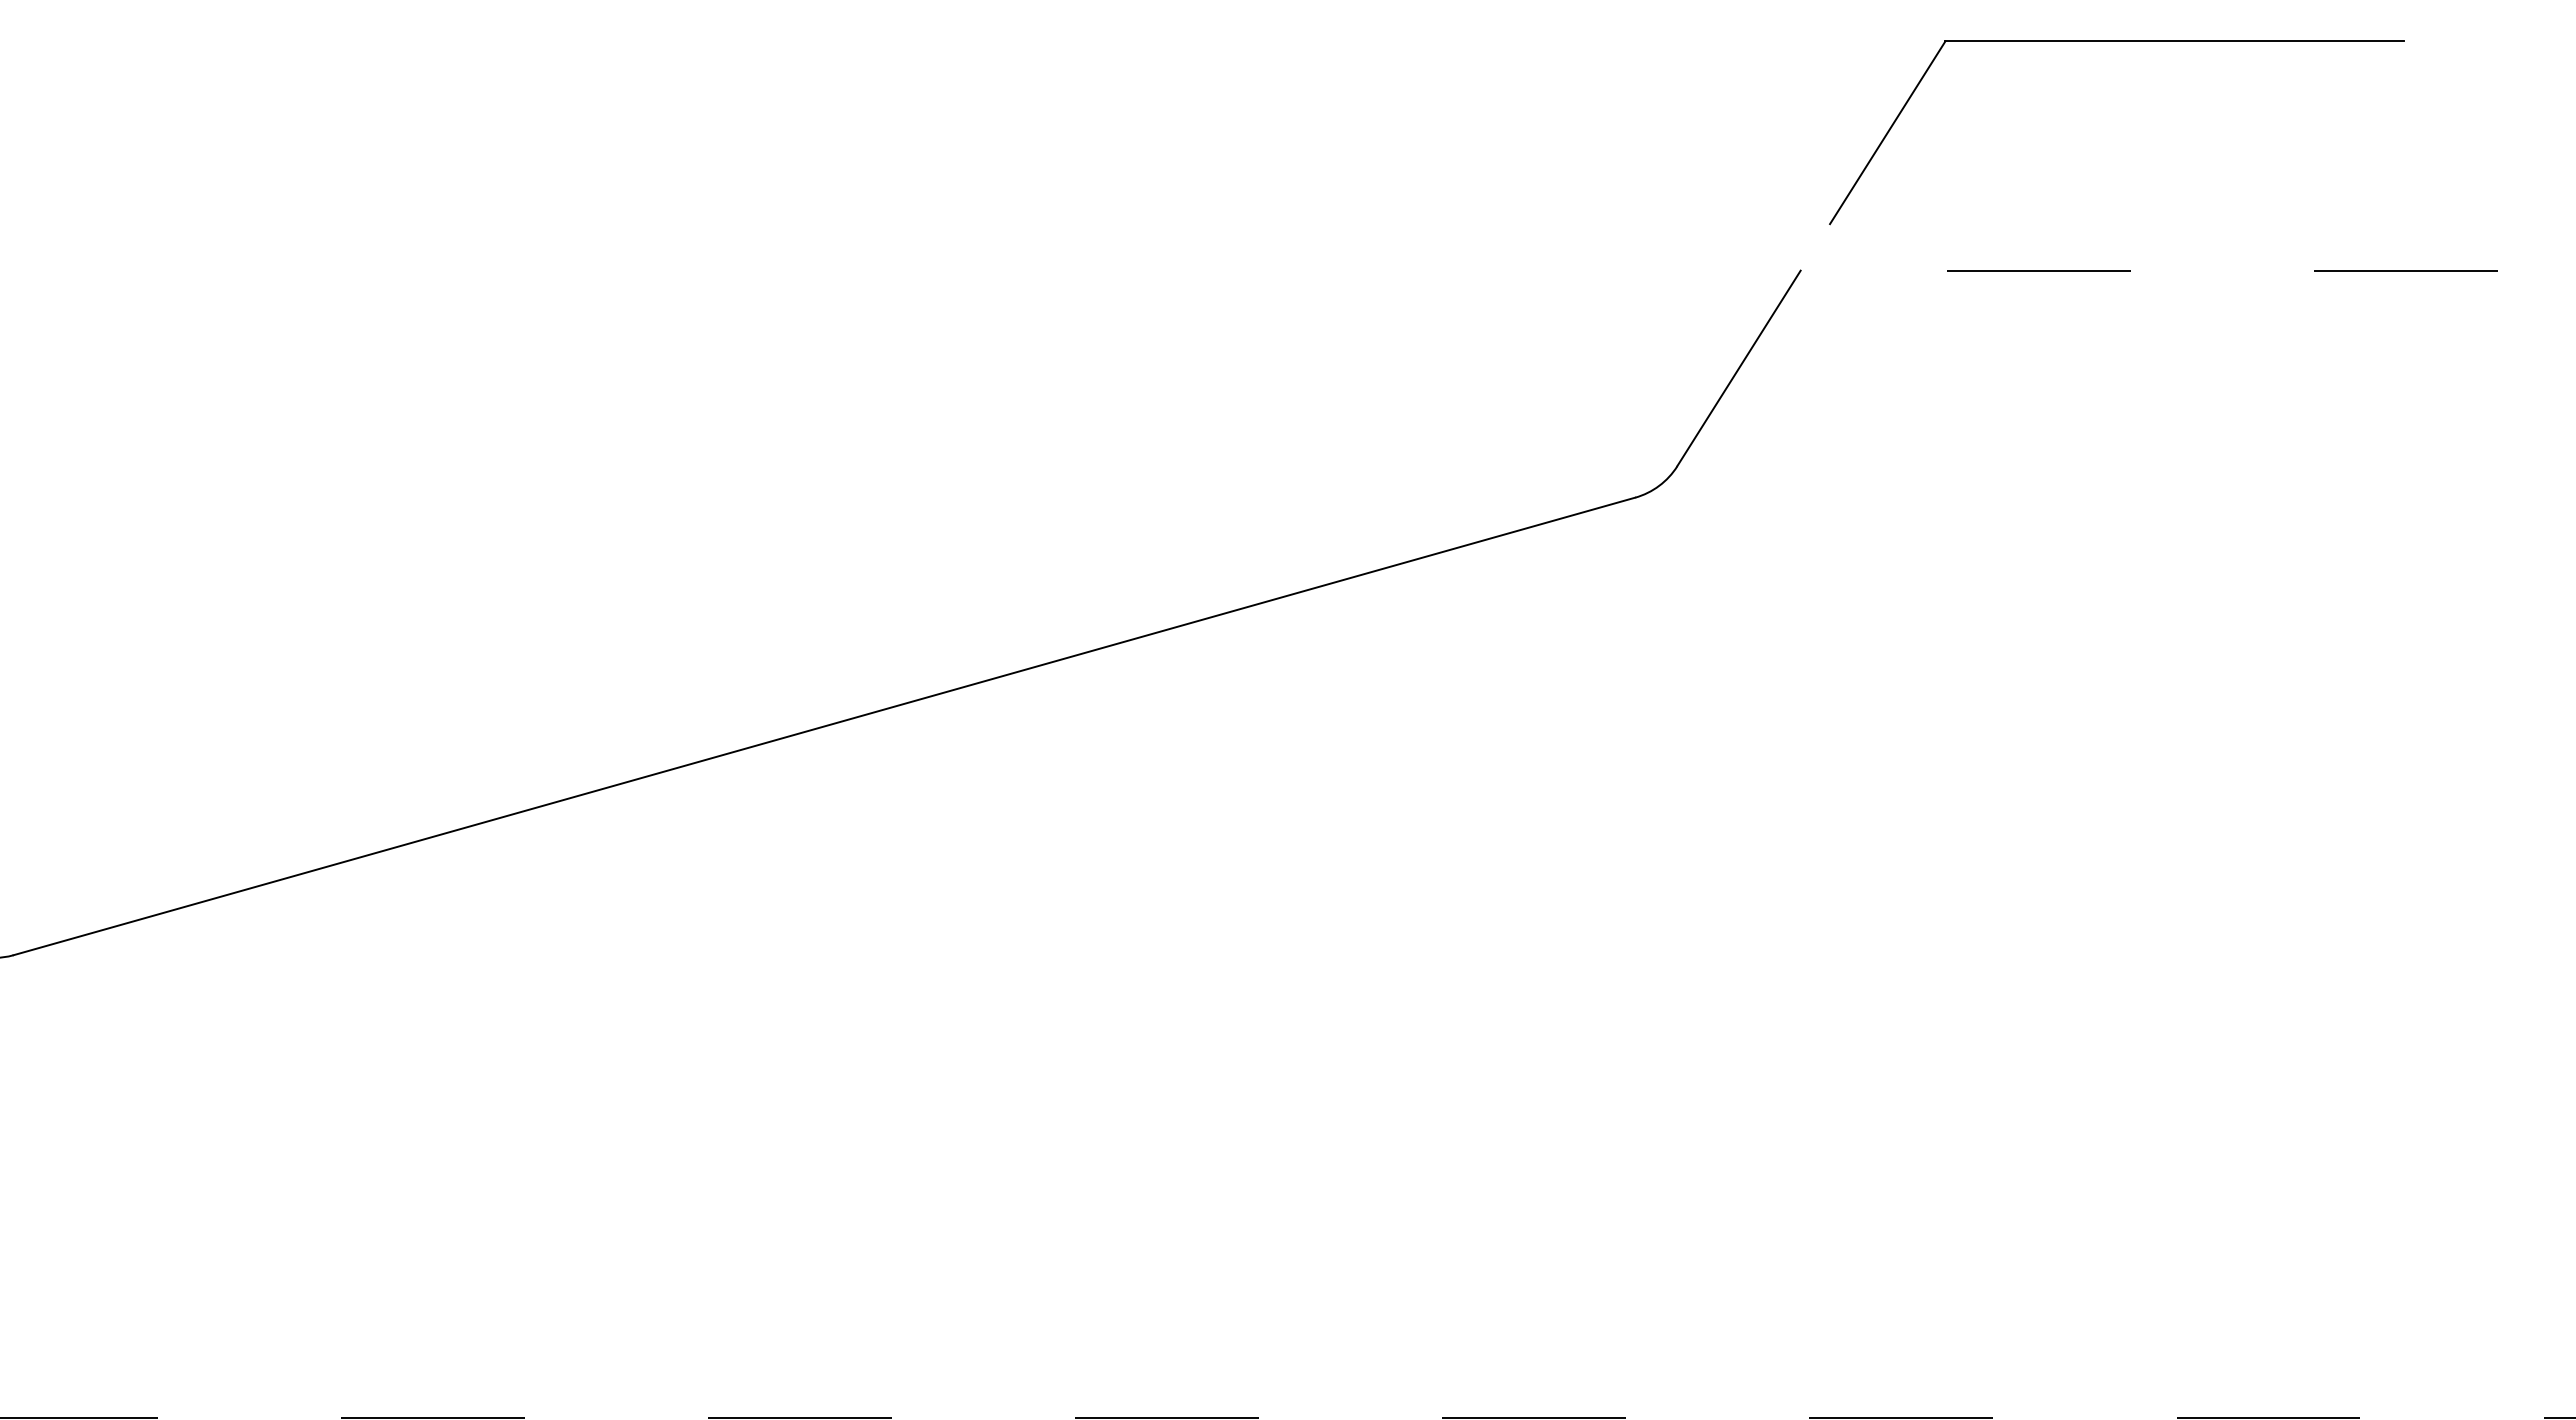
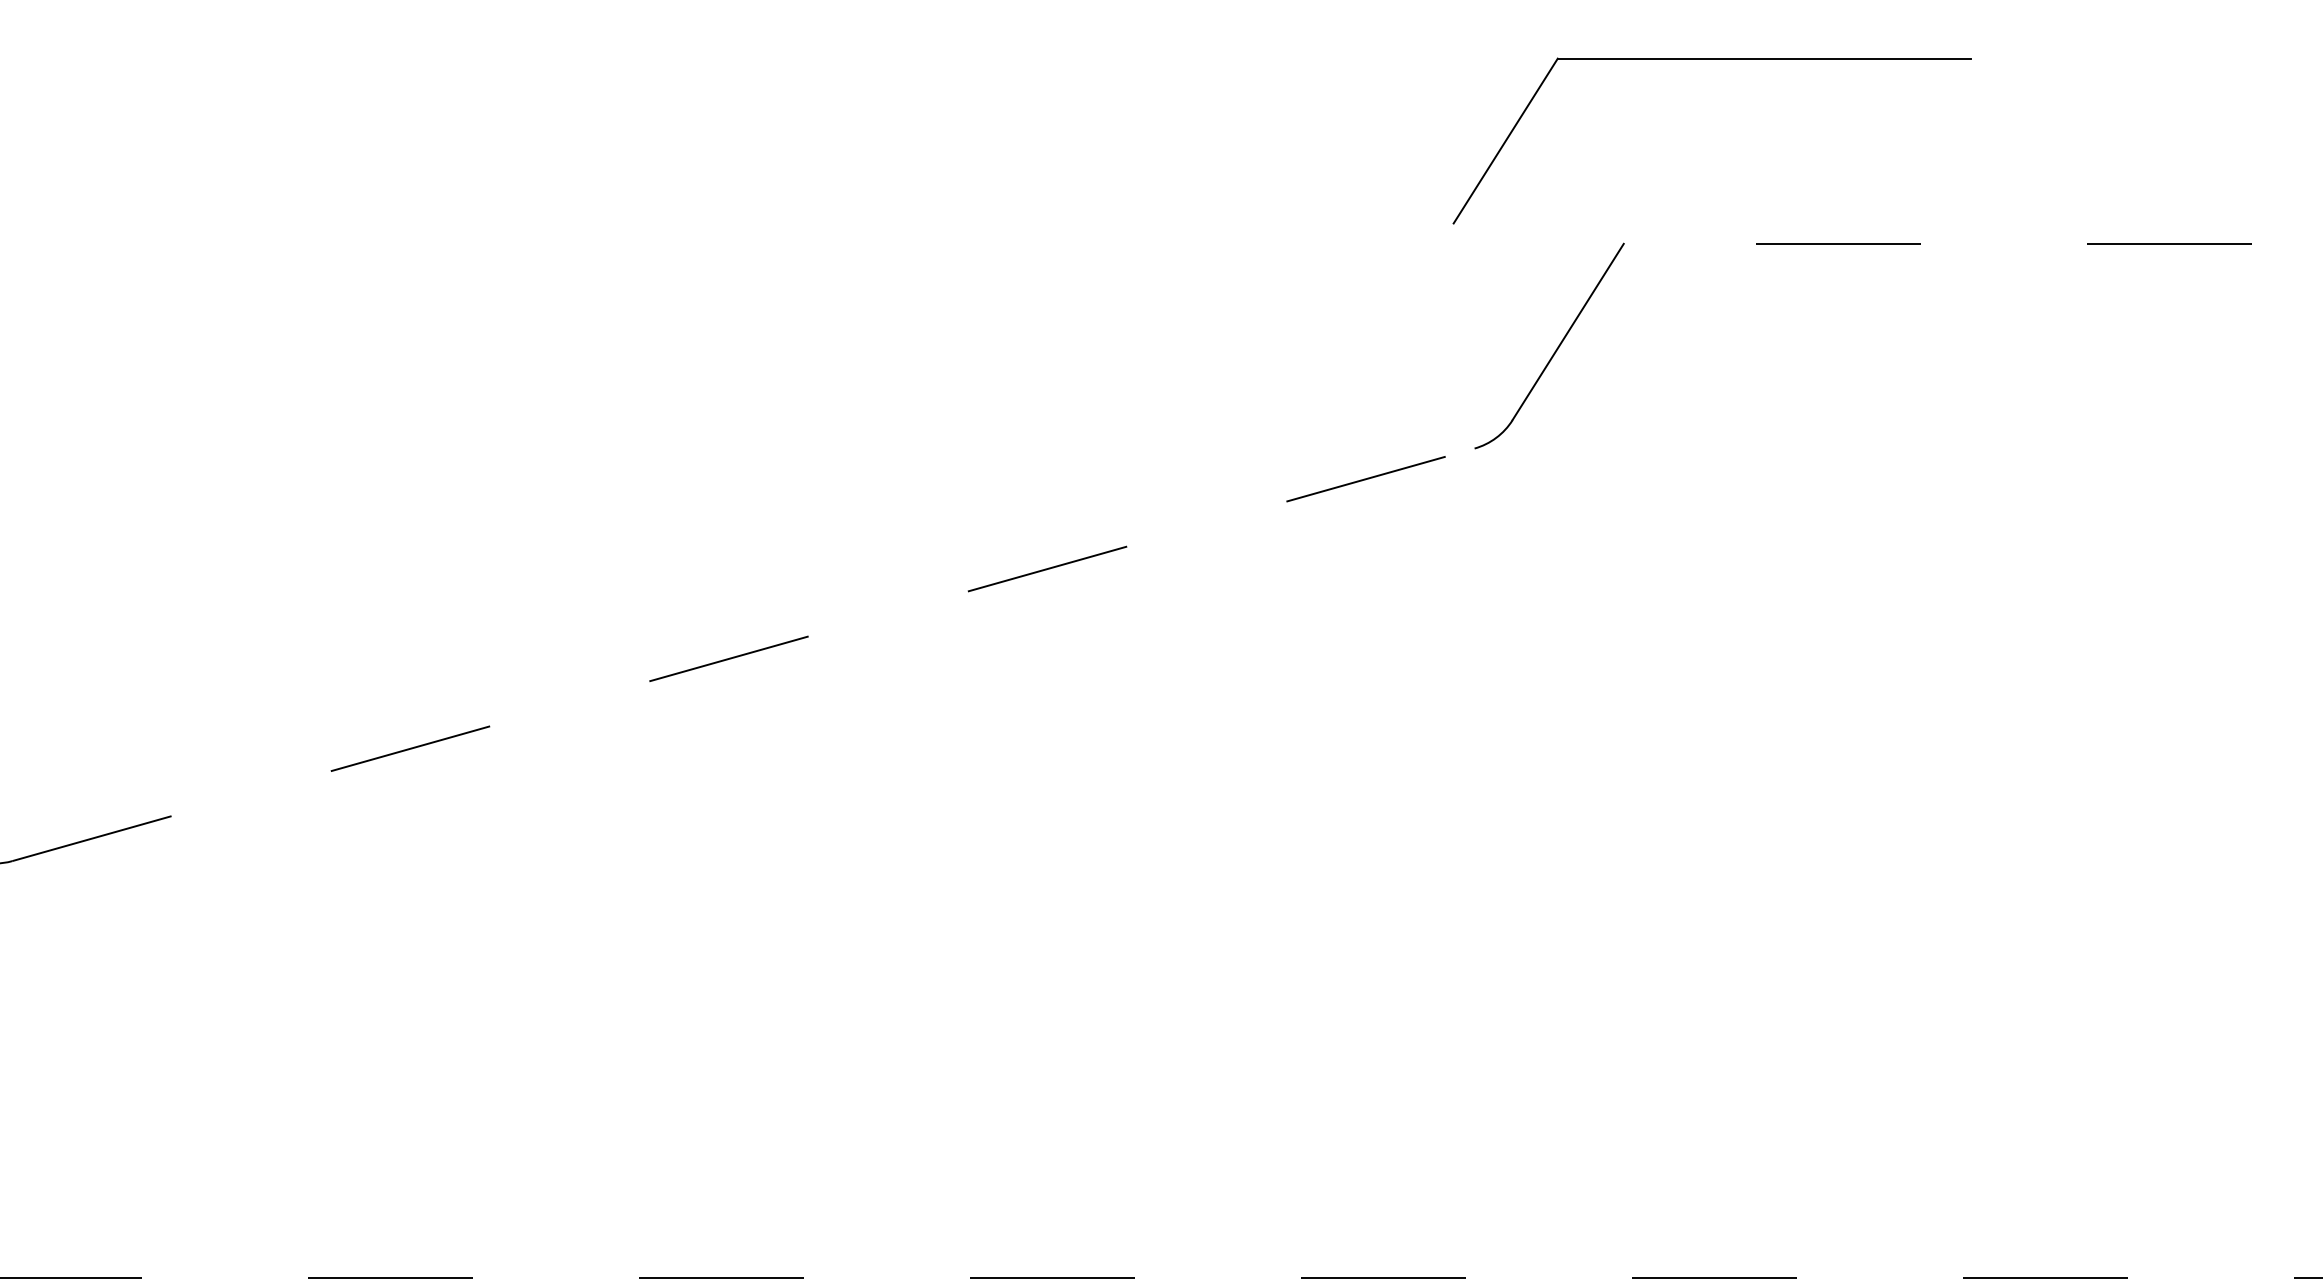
part: (2116, 41) -> (1711, 58), moved
line: (824, 726) -> (743, 654), solid -> dashed

